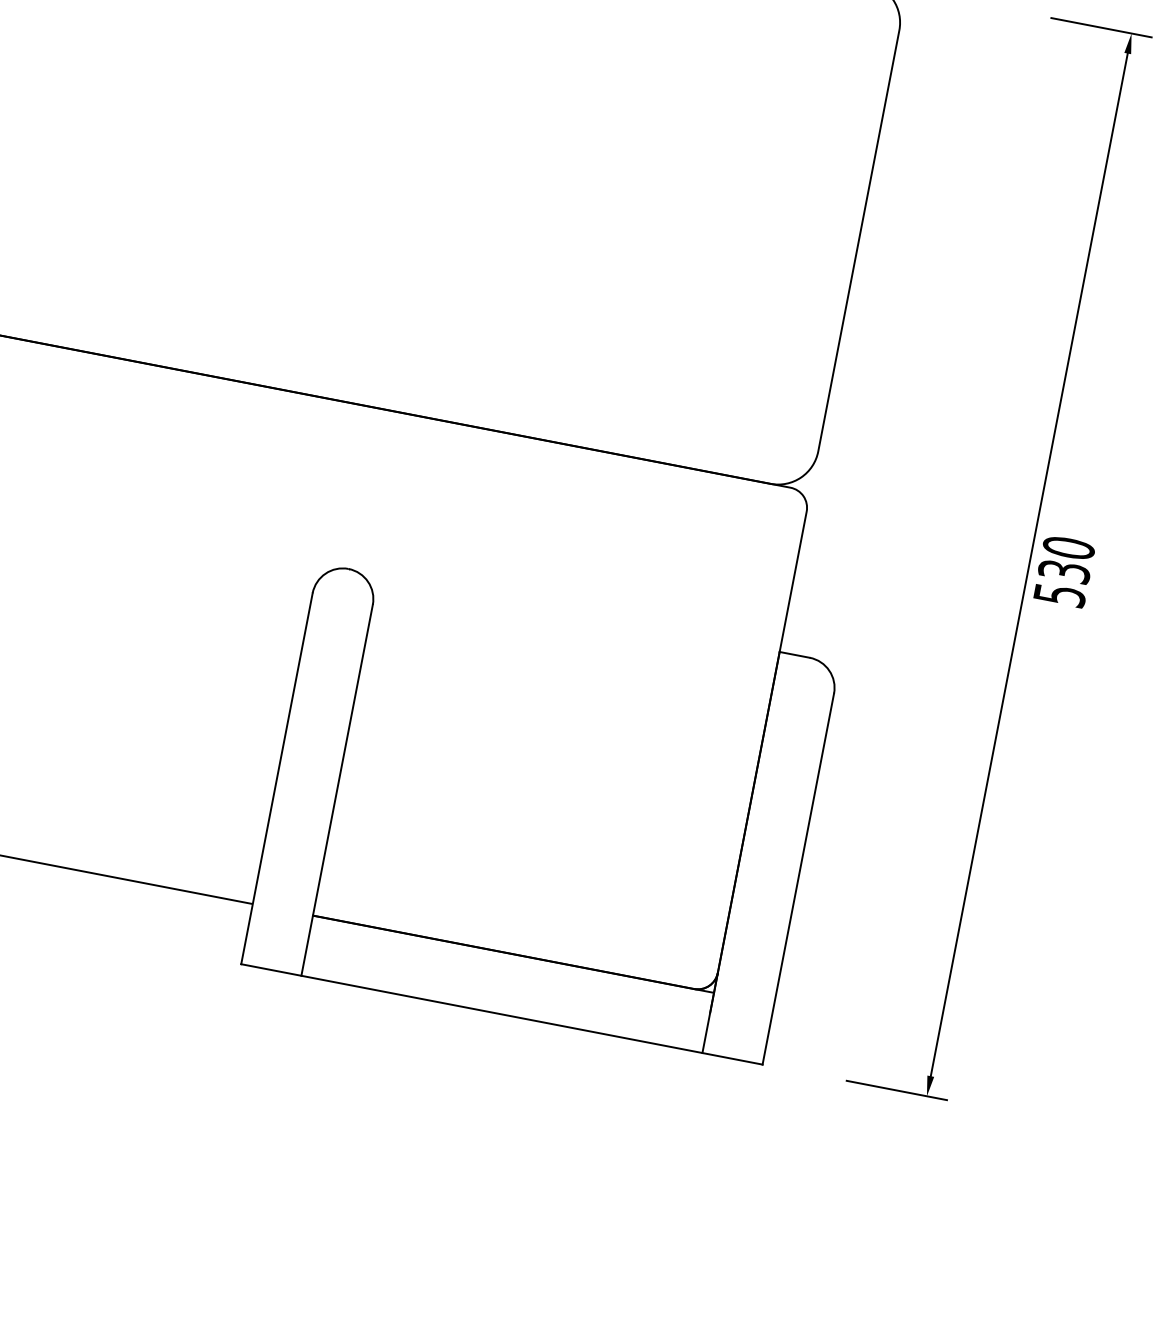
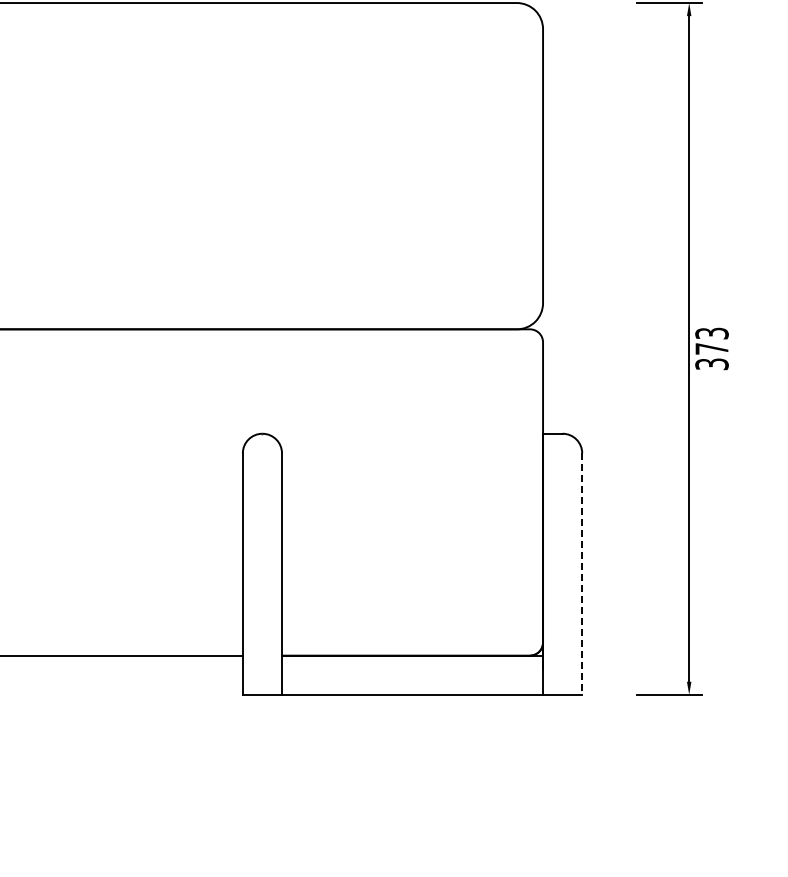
text: (1063, 570) -> (711, 348), 530 -> 373
line: (798, 879) -> (582, 574), solid -> dashed

